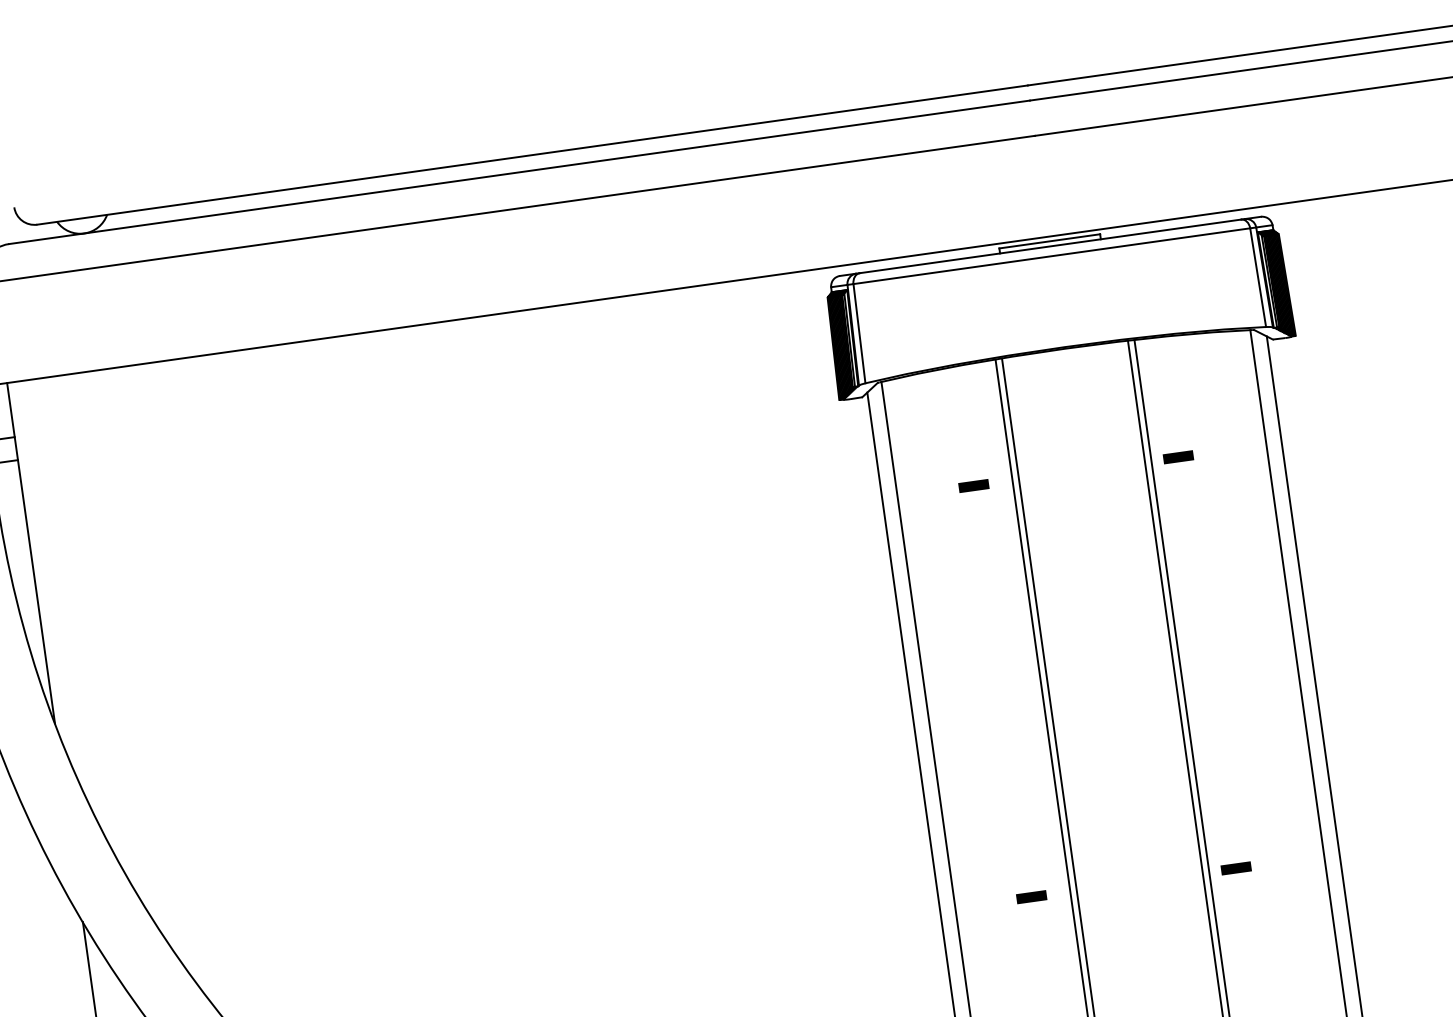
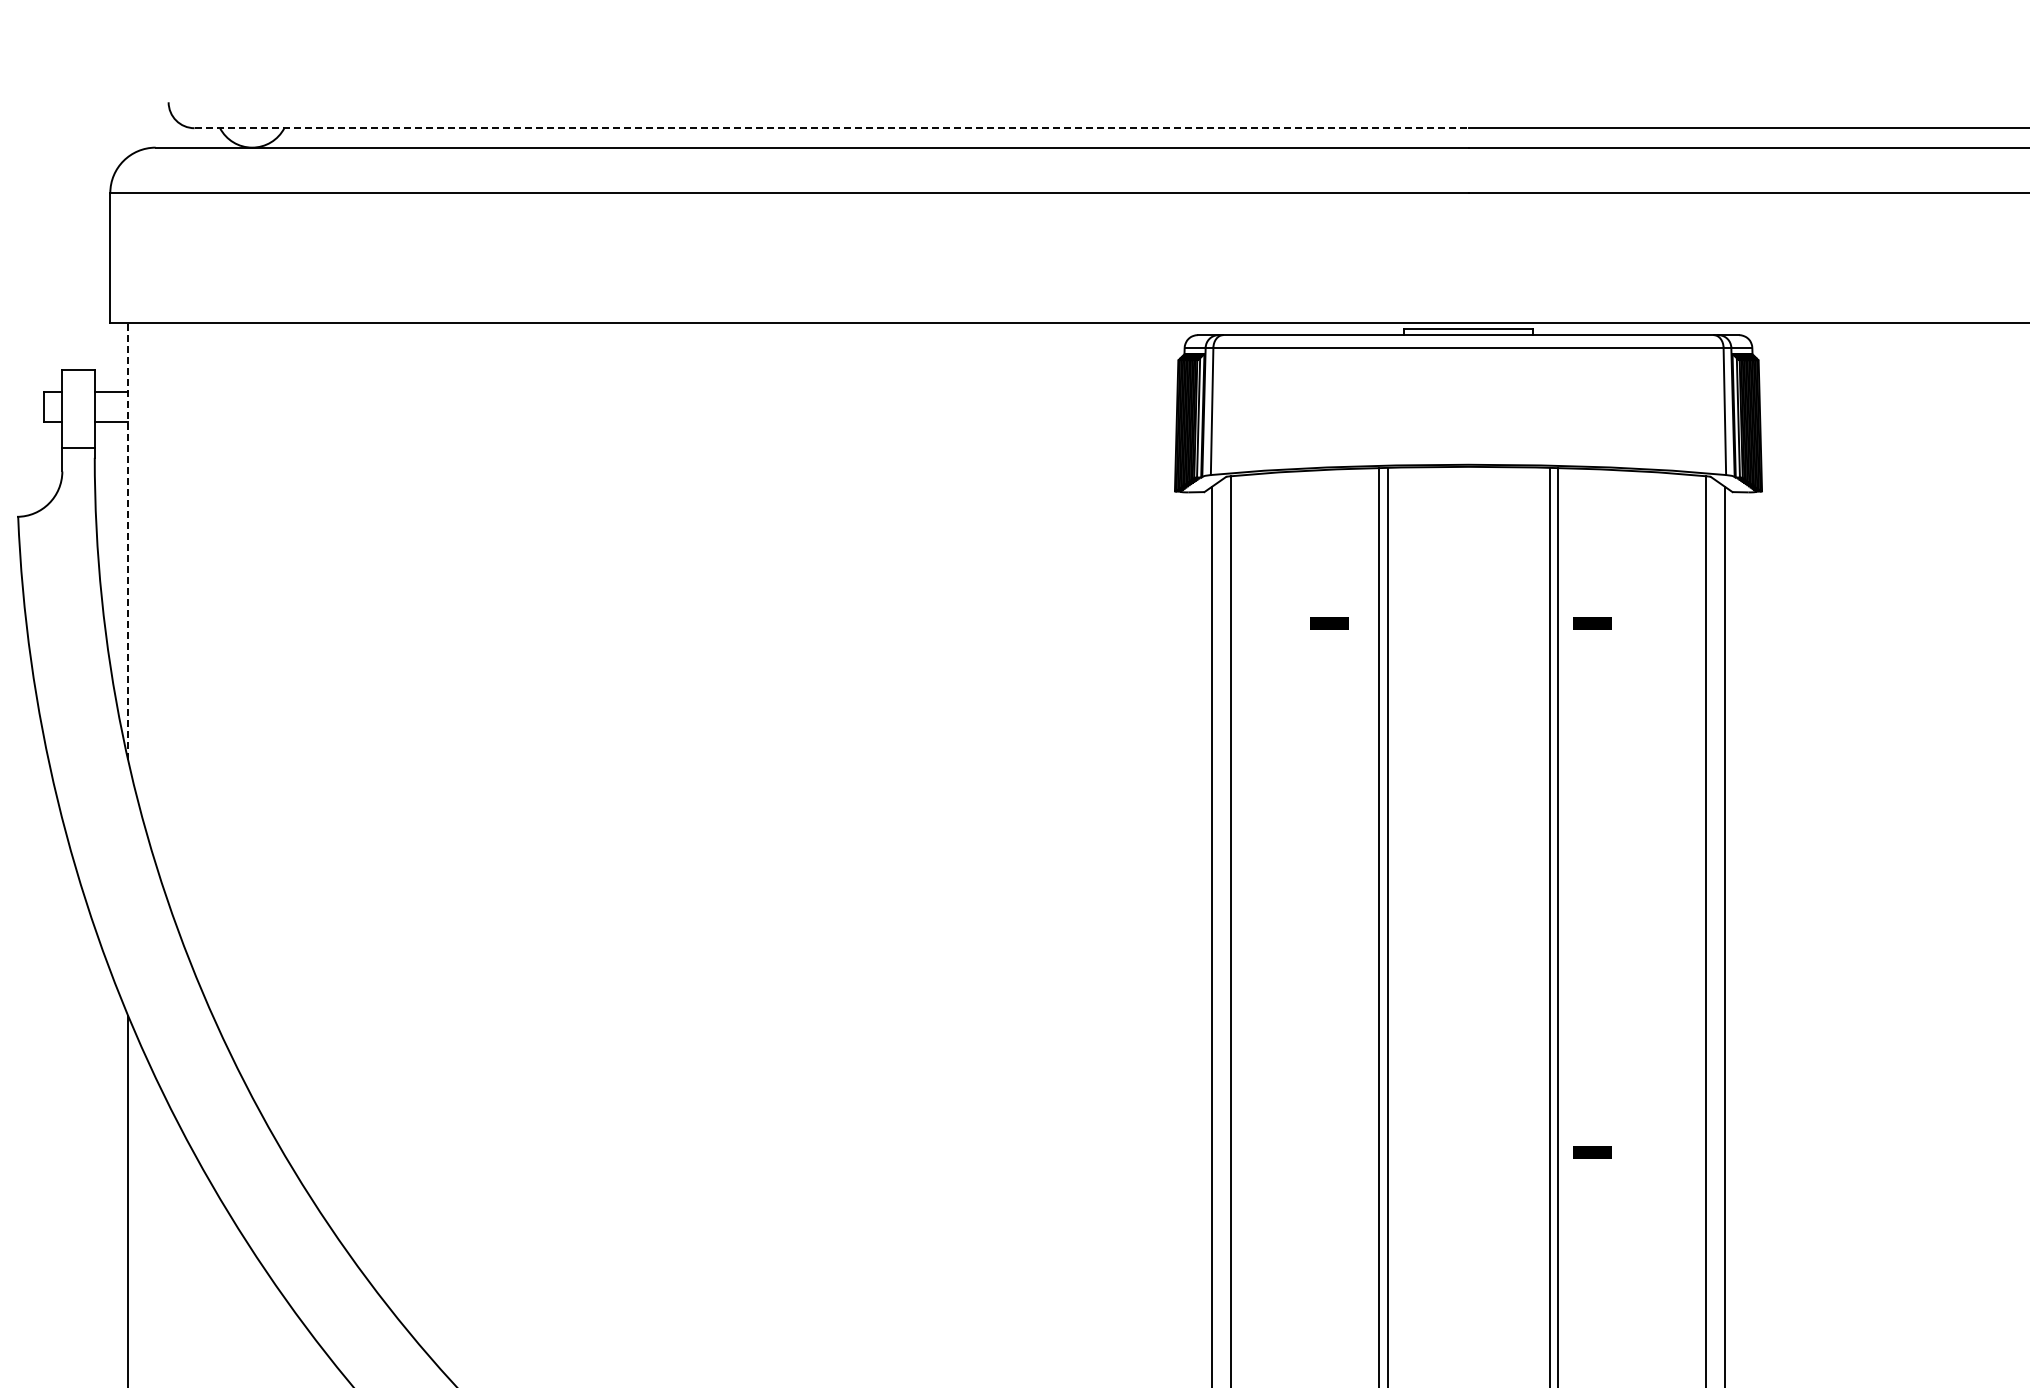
line: (532, 155) -> (831, 128), solid -> dashed
line: (31, 553) -> (128, 541), solid -> dashed
line: (1031, 897) -> (1329, 1152), removed

